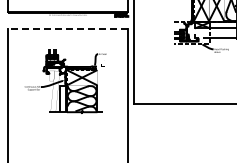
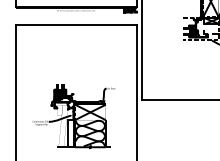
line: (67, 28) -> (75, 24), dashed -> solid
part: (65, 81) -> (73, 116), moved

